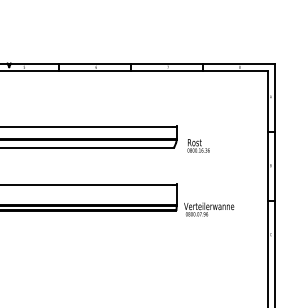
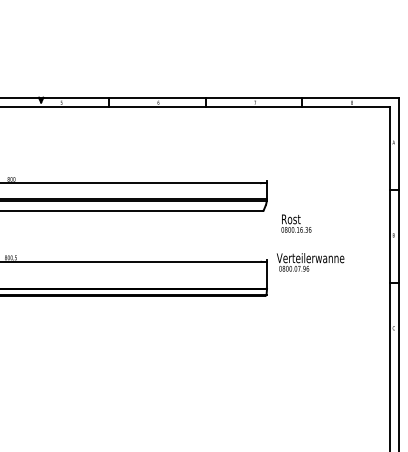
text: (198, 145) -> (296, 223), moved
text: (209, 209) -> (310, 262), moved

